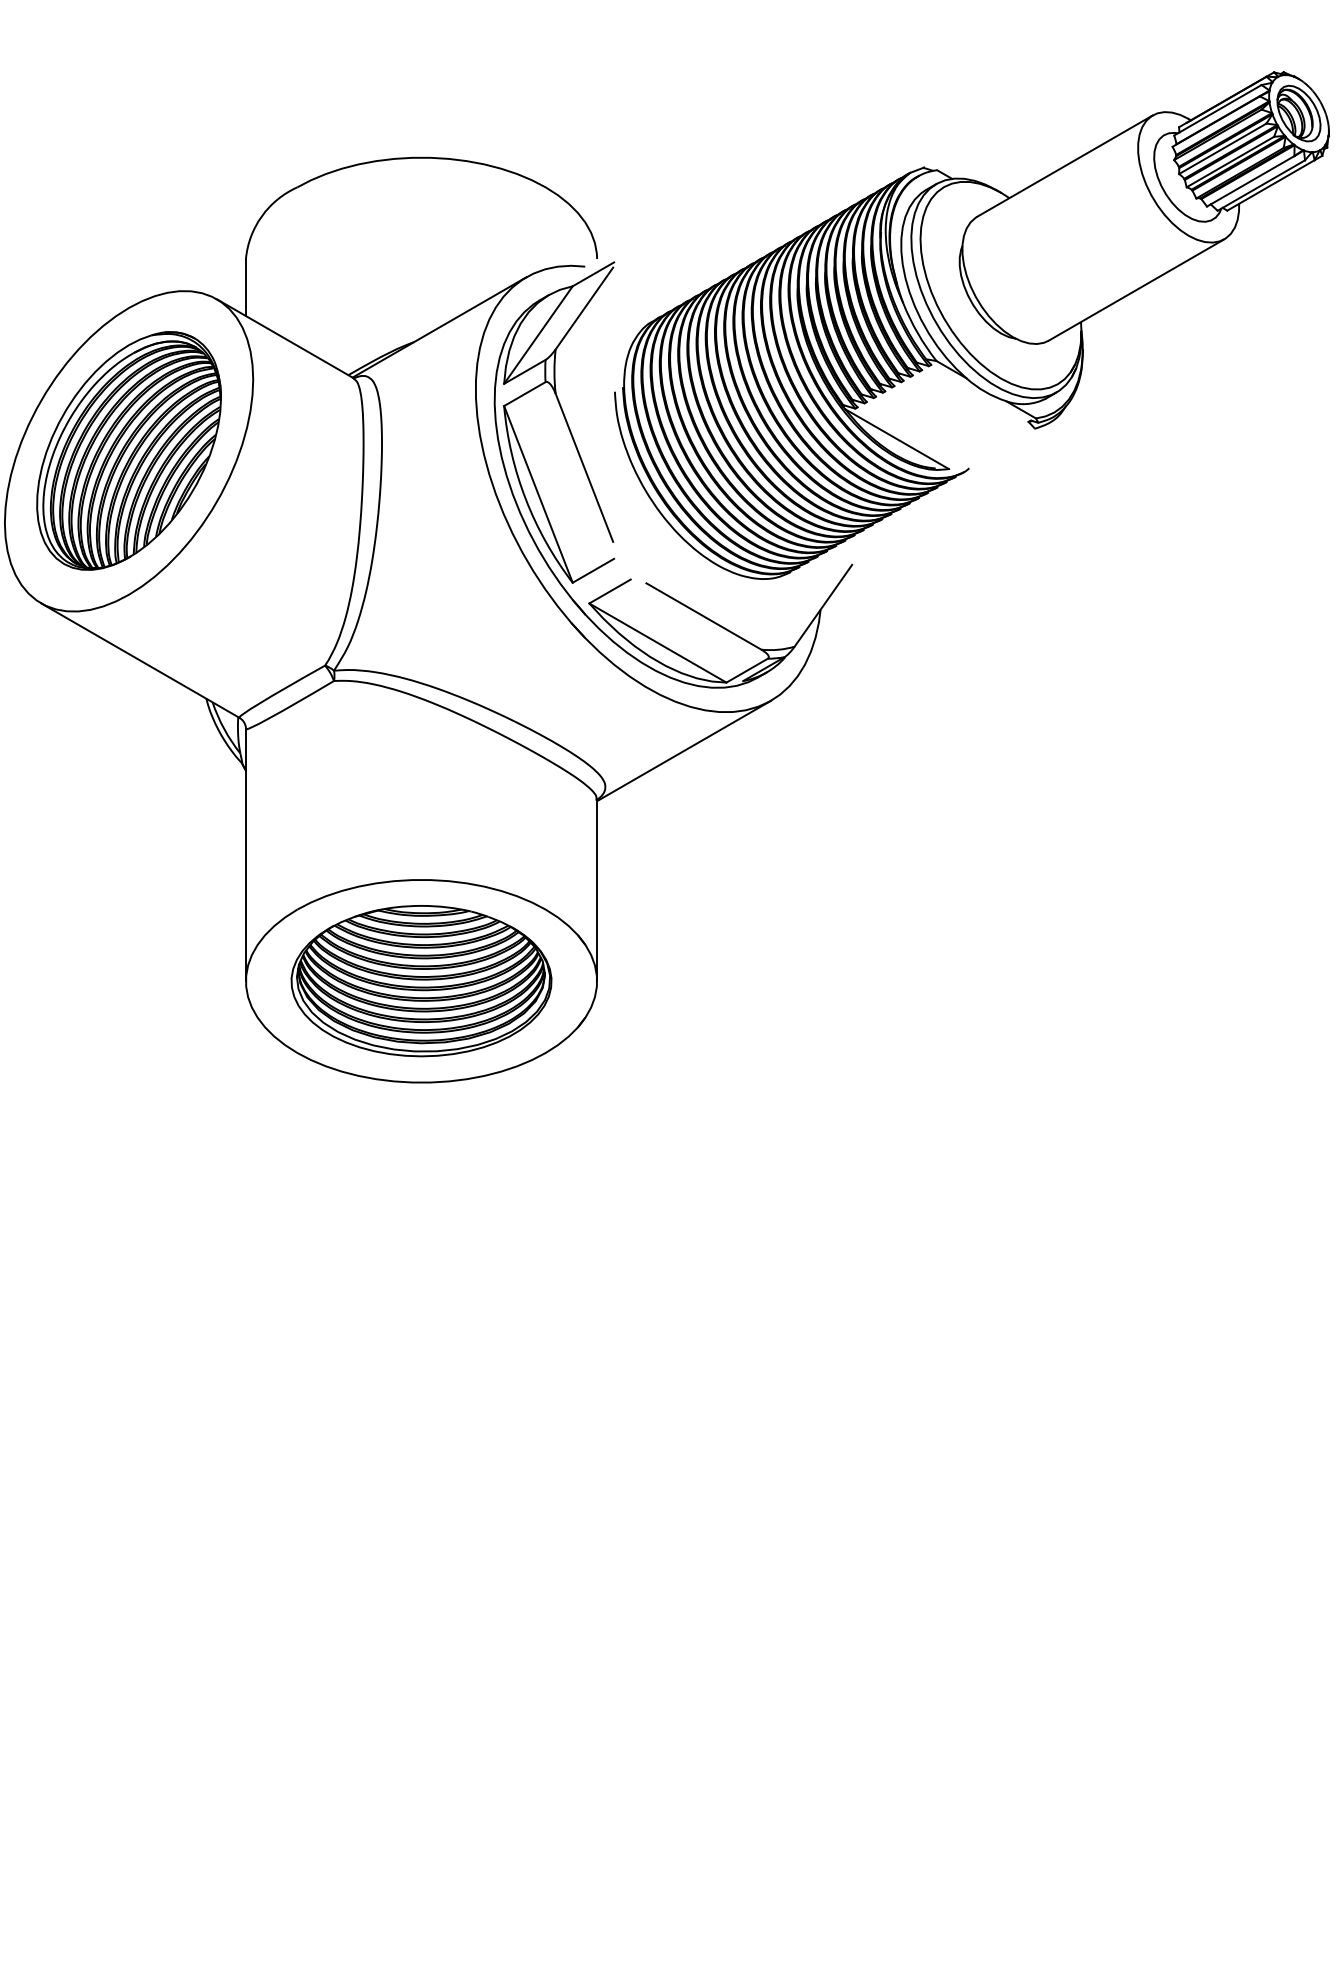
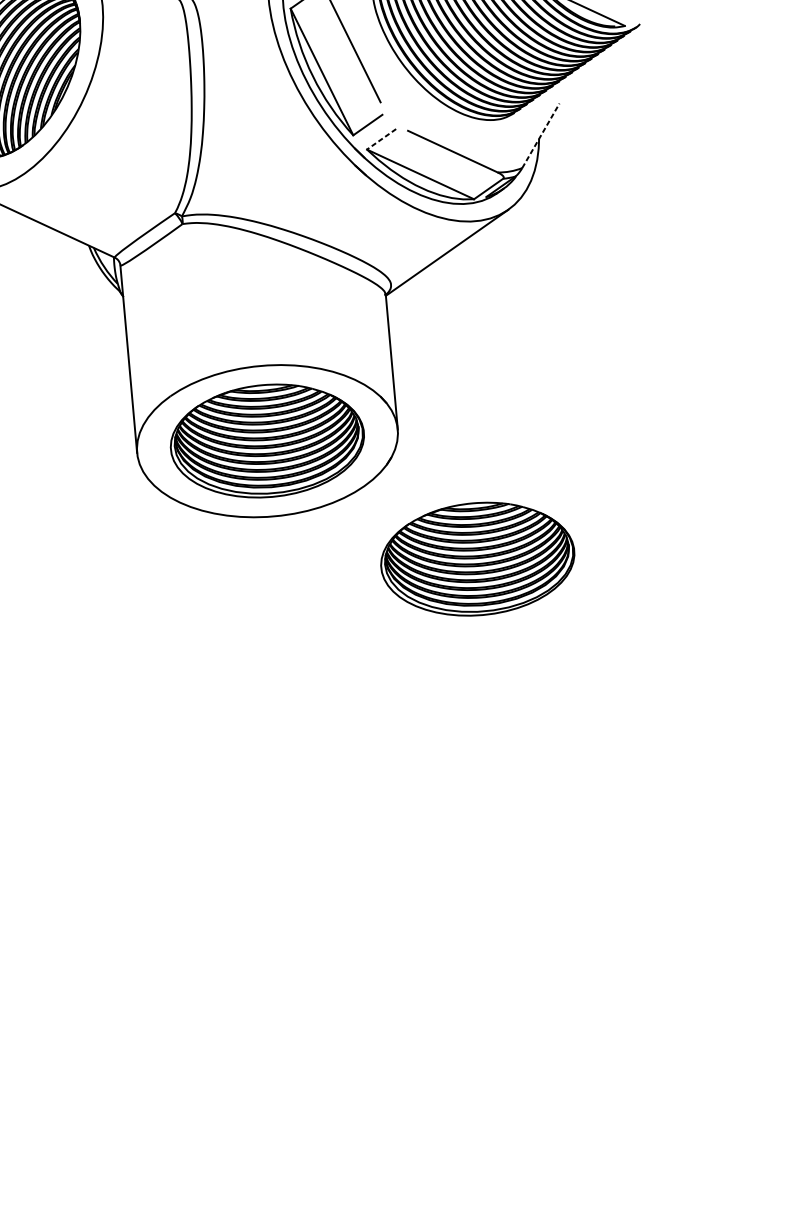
line: (610, 591) -> (381, 139), solid -> dashed
line: (823, 605) -> (540, 135), solid -> dashed
part: (688, 1164) -> (477, 559), added

